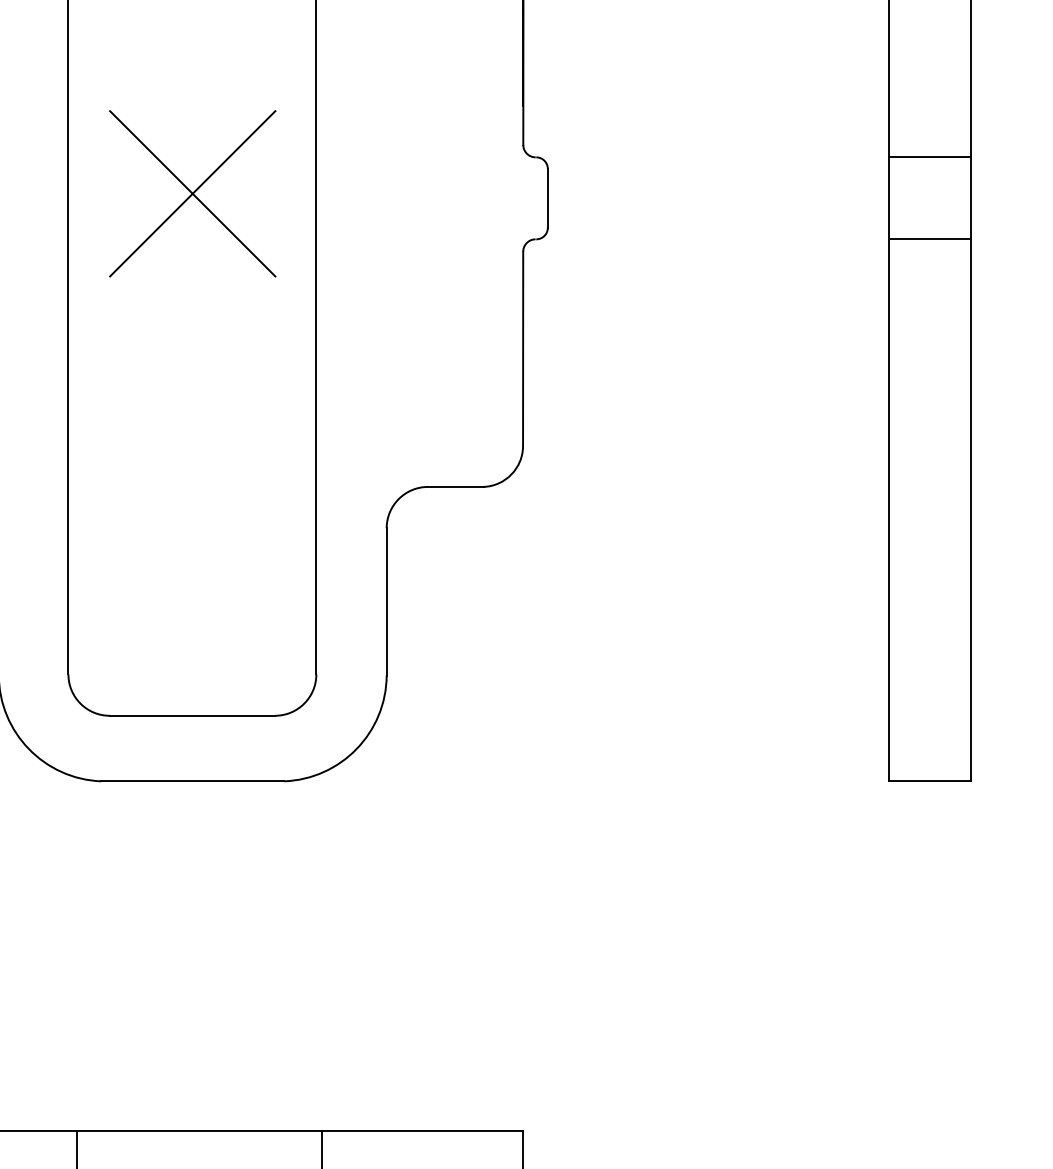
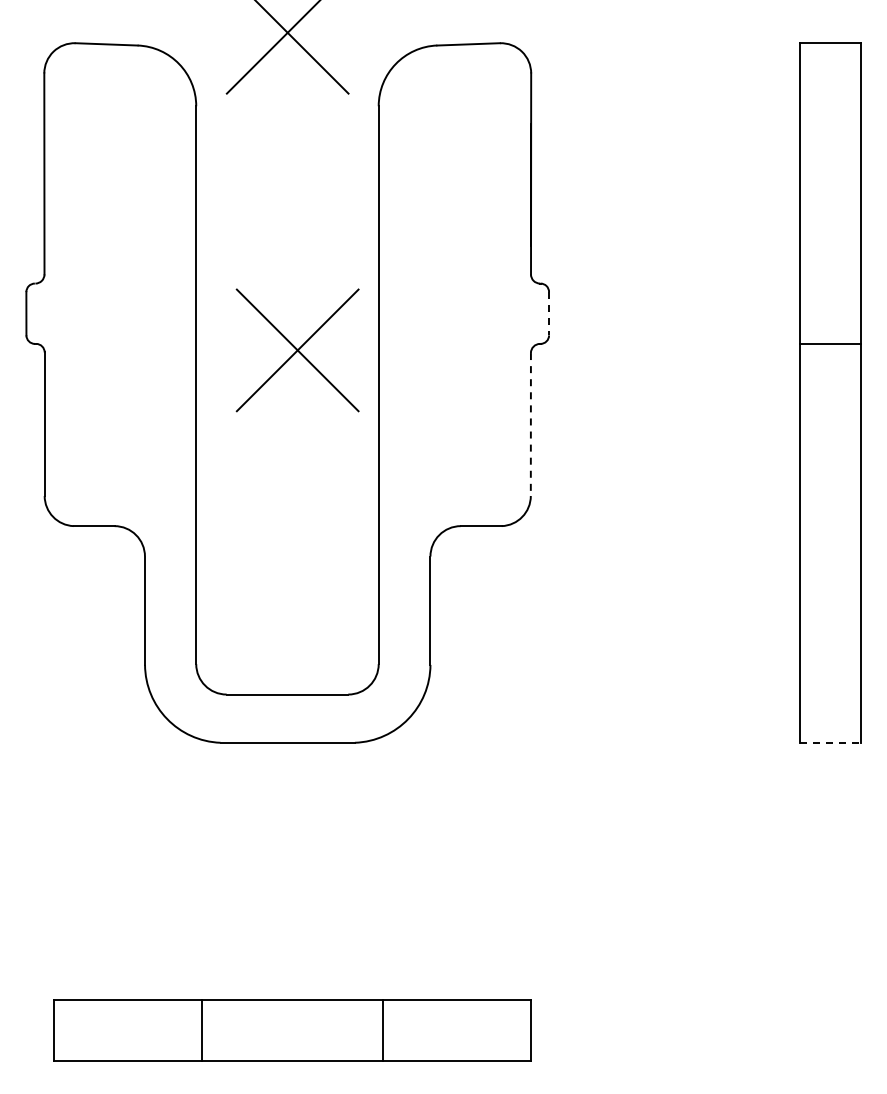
line: (928, 157) -> (829, 283), removed
part: (192, 193) -> (297, 350), moved
line: (548, 198) -> (549, 313), solid -> dashed
line: (522, 350) -> (530, 425), solid -> dashed
line: (930, 780) -> (830, 742), solid -> dashed

